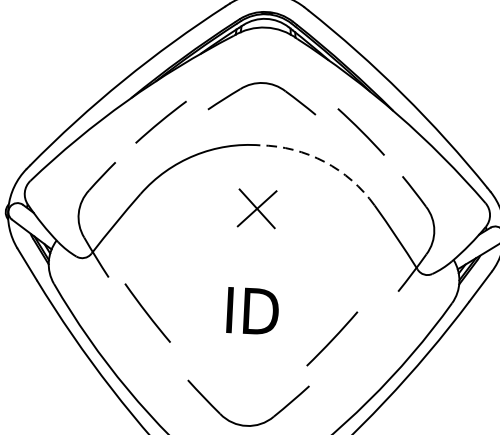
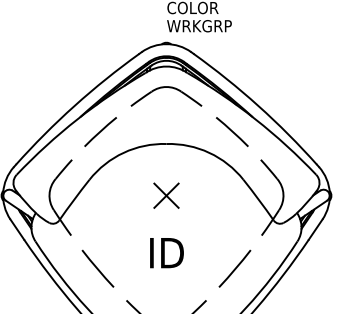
part: (258, 85) -> (163, 88), moved
arc: (325, 161) -> (209, 152), dashed -> solid
part: (257, 208) -> (166, 195), moved
line: (146, 312) -> (97, 268), moved
line: (331, 338) -> (234, 268), moved

